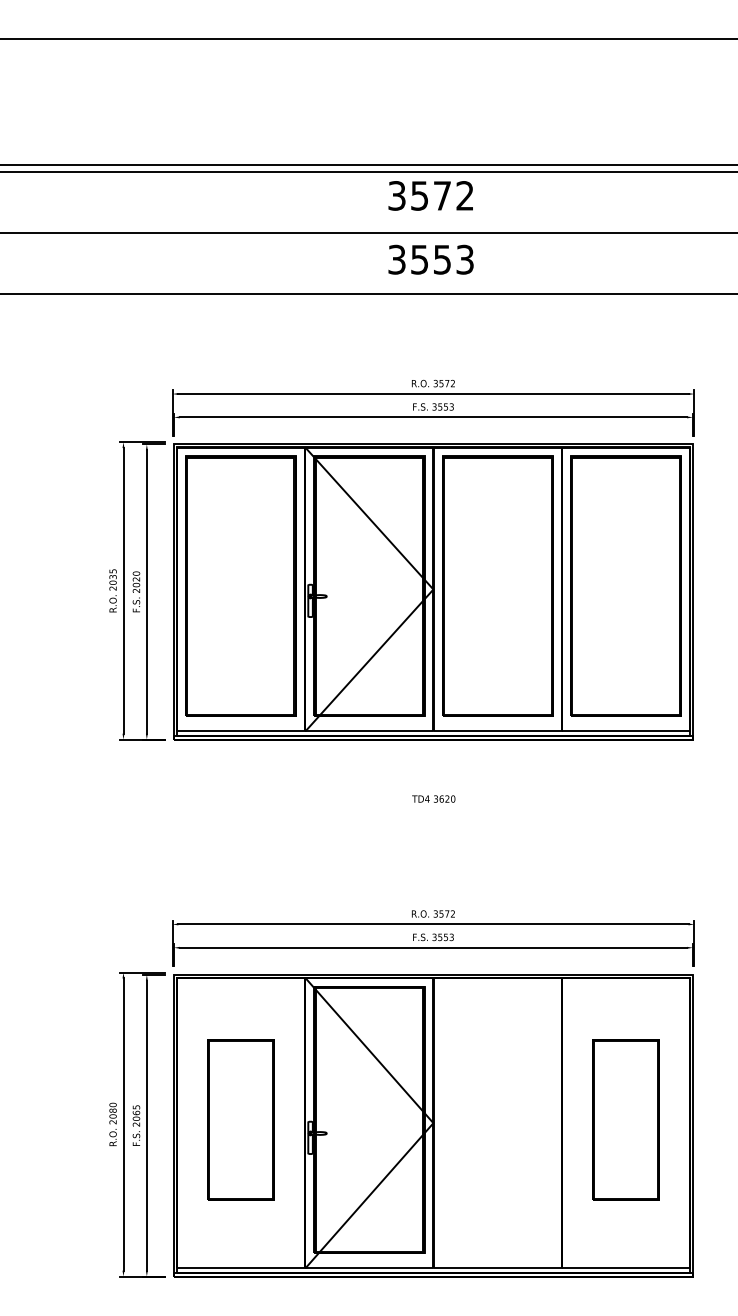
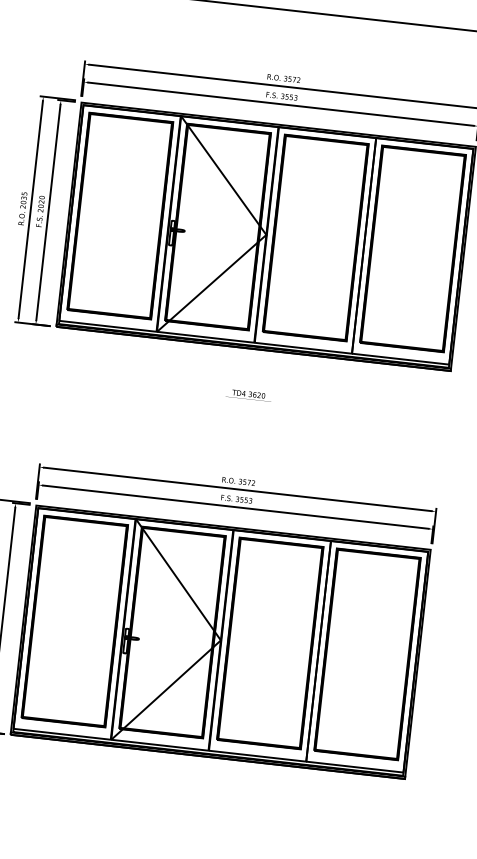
part: (240, 1119) -> (74, 621), size x1.67
part: (497, 1119) -> (269, 643), added
part: (625, 1119) -> (367, 653), size x1.67

